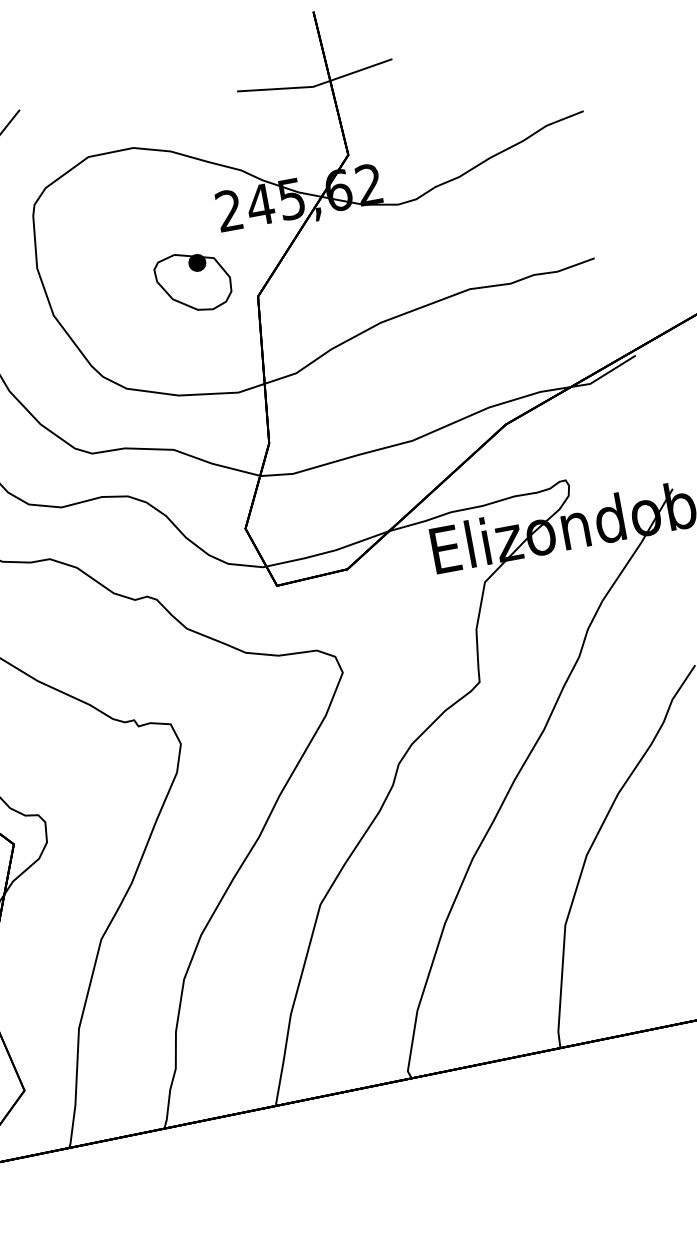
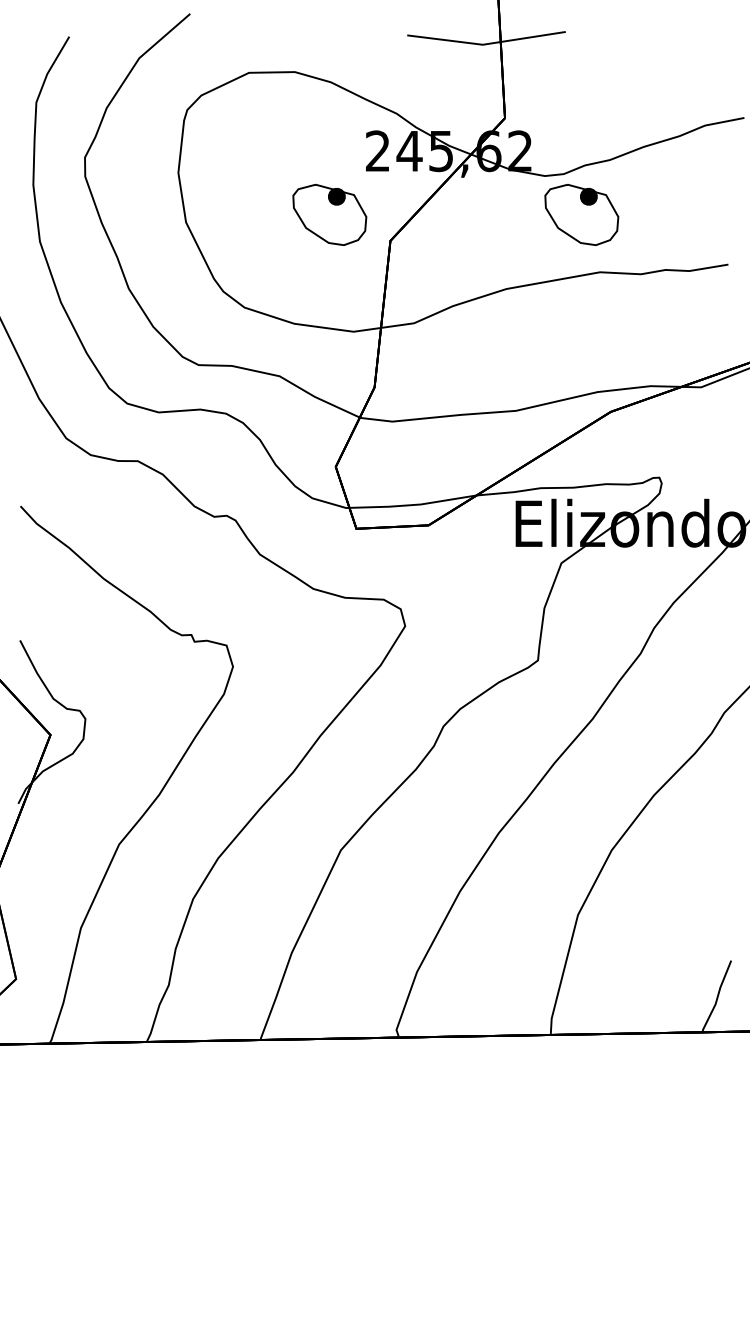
part: (441, 235) -> (581, 214), added

